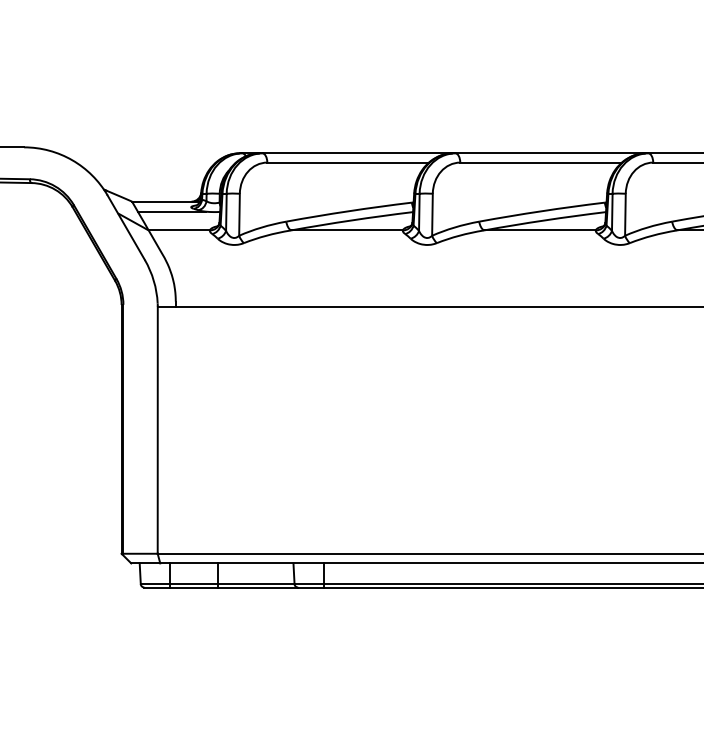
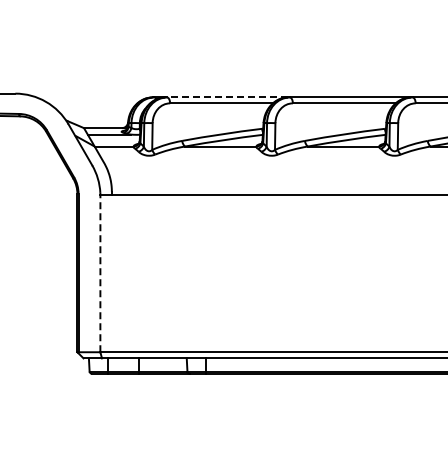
line: (357, 153) -> (227, 97), solid -> dashed
line: (157, 430) -> (100, 273), solid -> dashed

